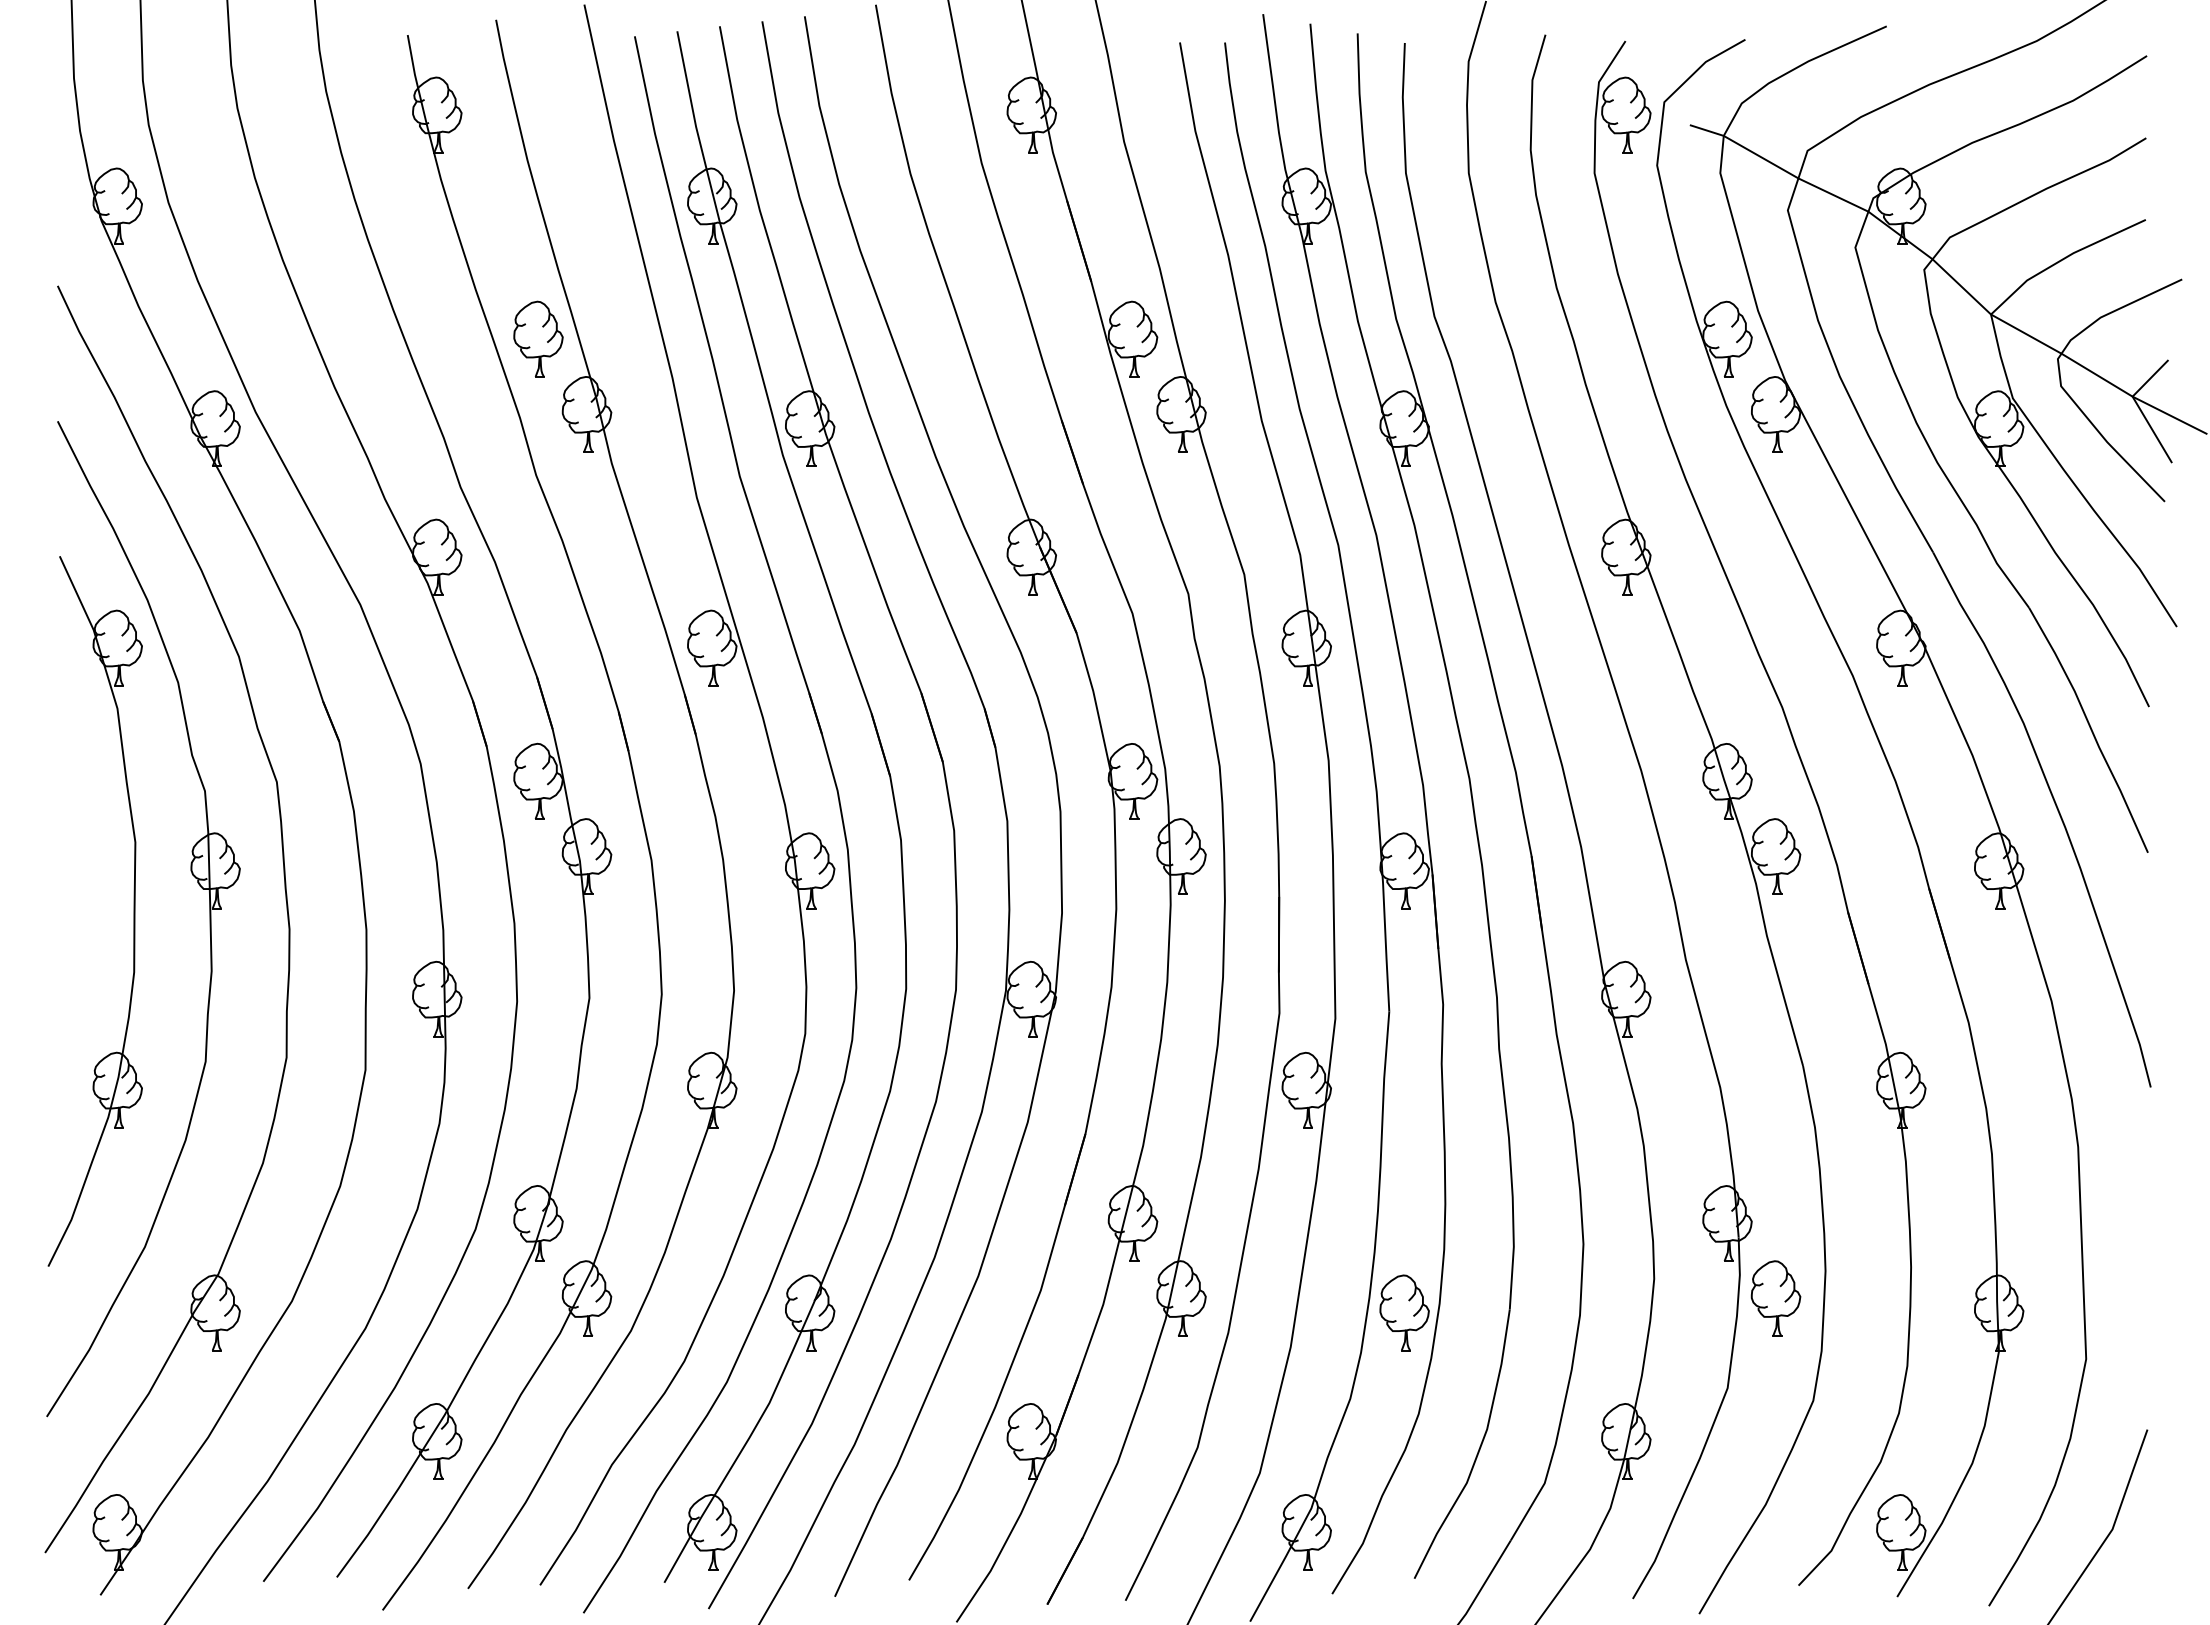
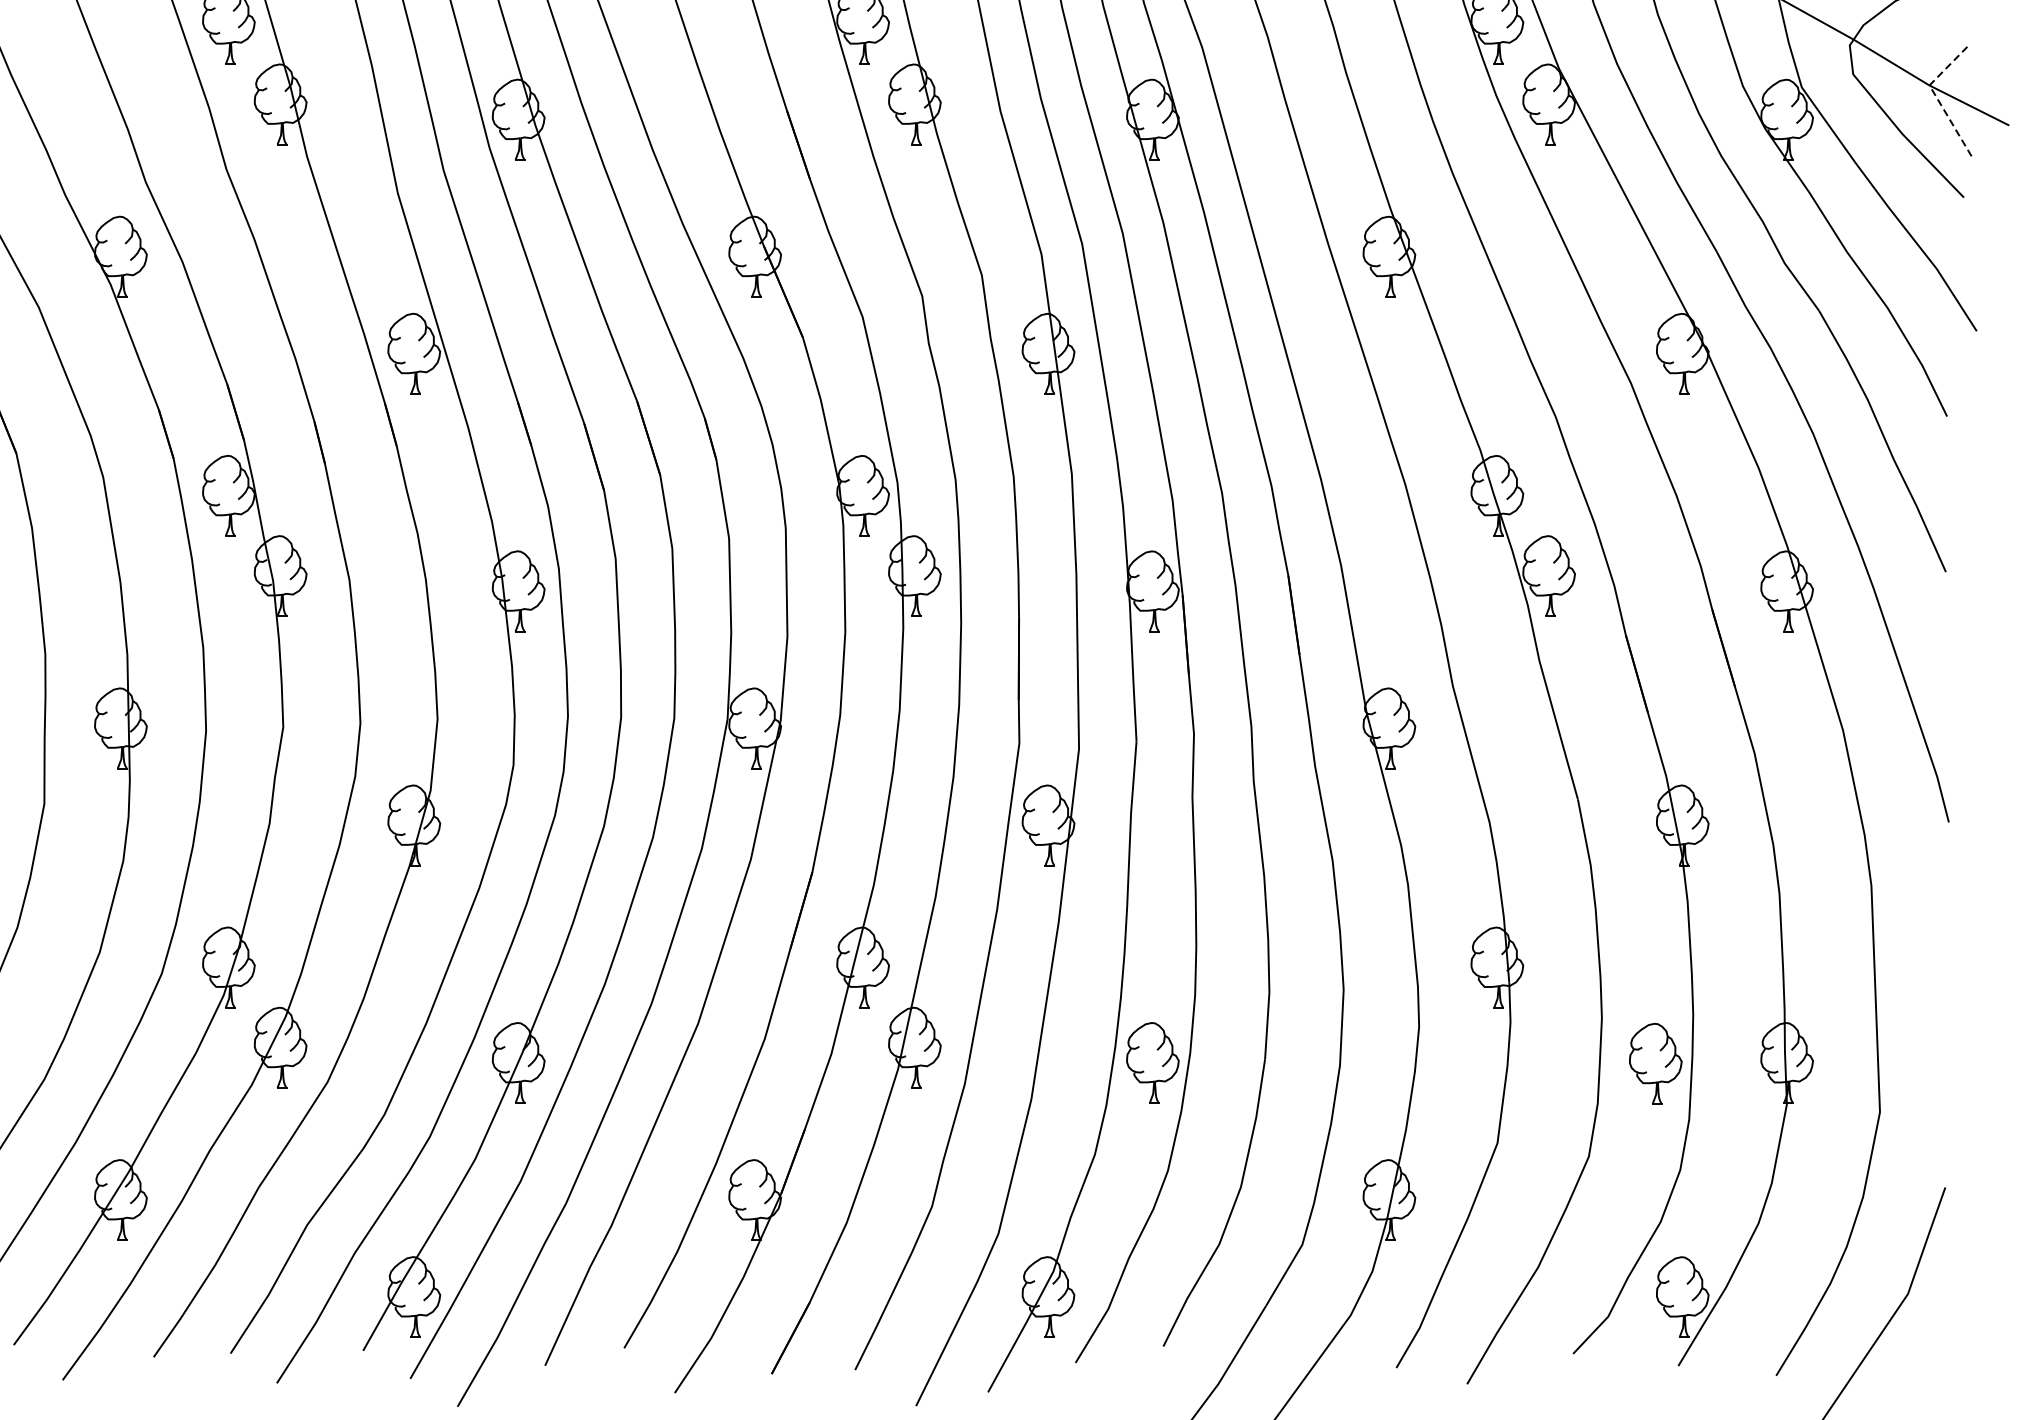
line: (2138, 406) -> (1935, 95), solid -> dashed
part: (1775, 1298) -> (1655, 1063), moved

